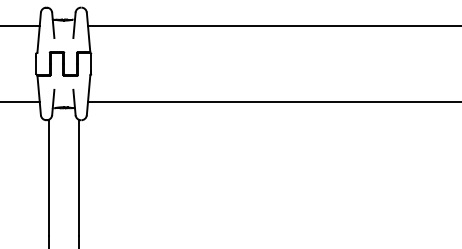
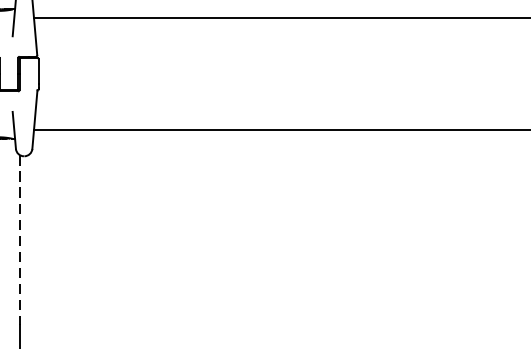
line: (78, 178) -> (20, 241), solid -> dashed

